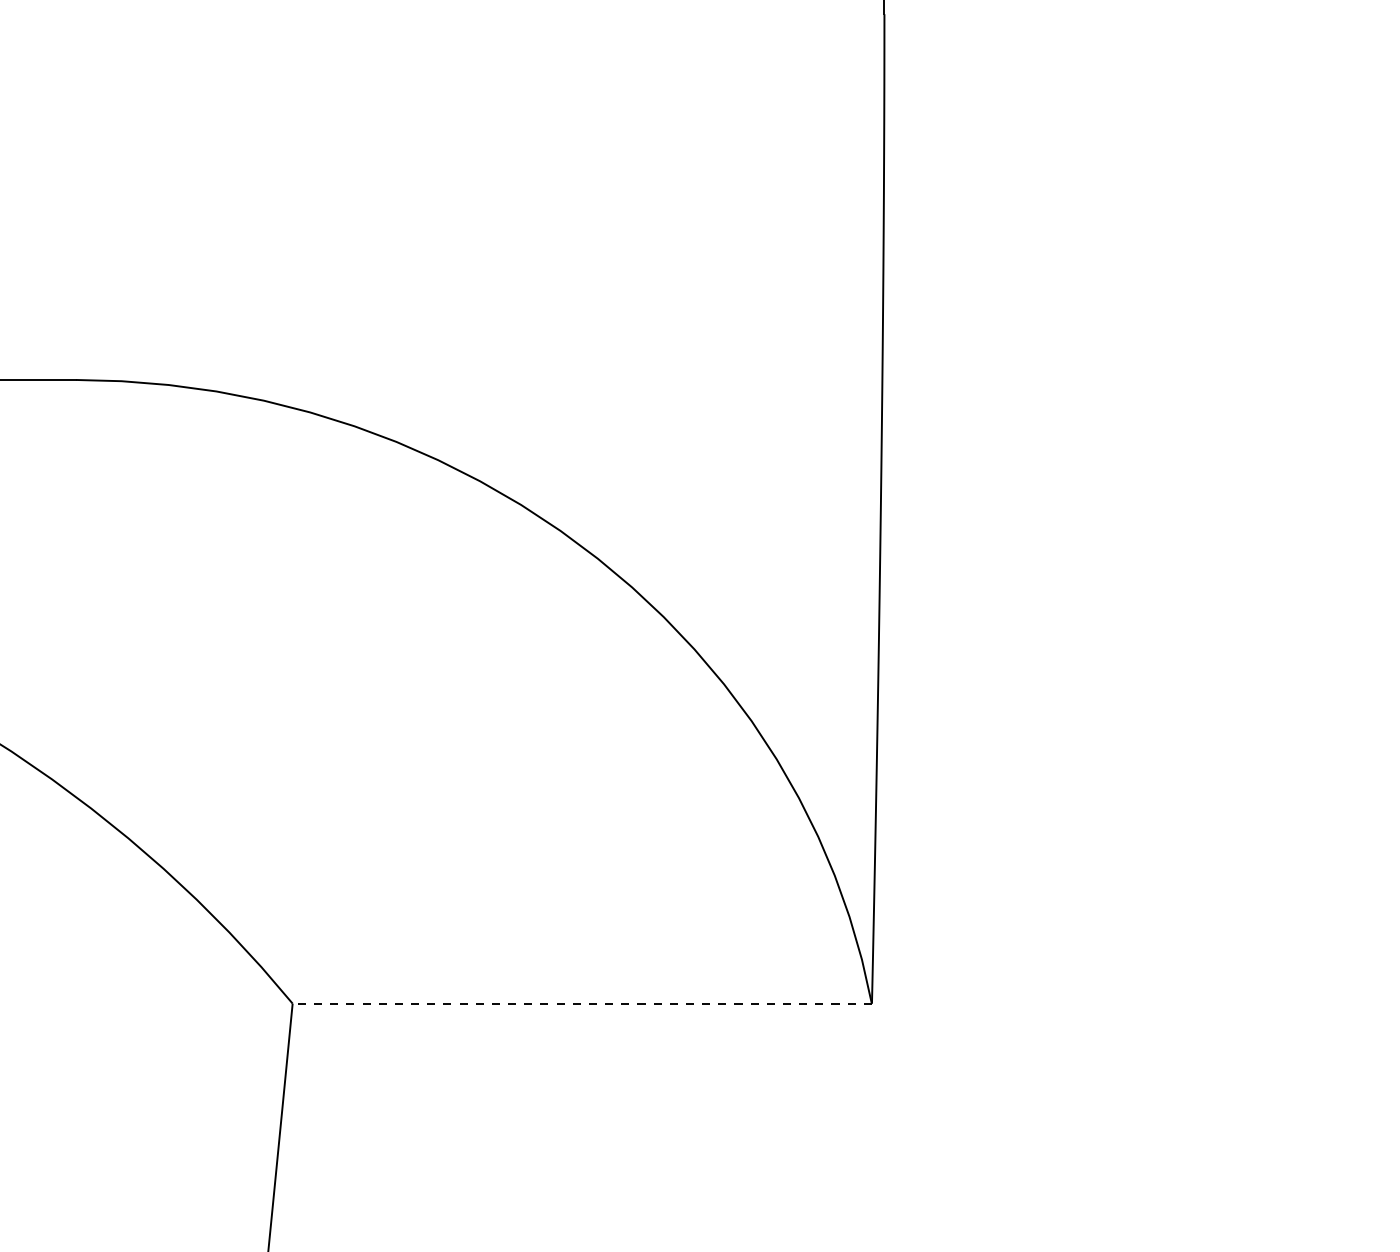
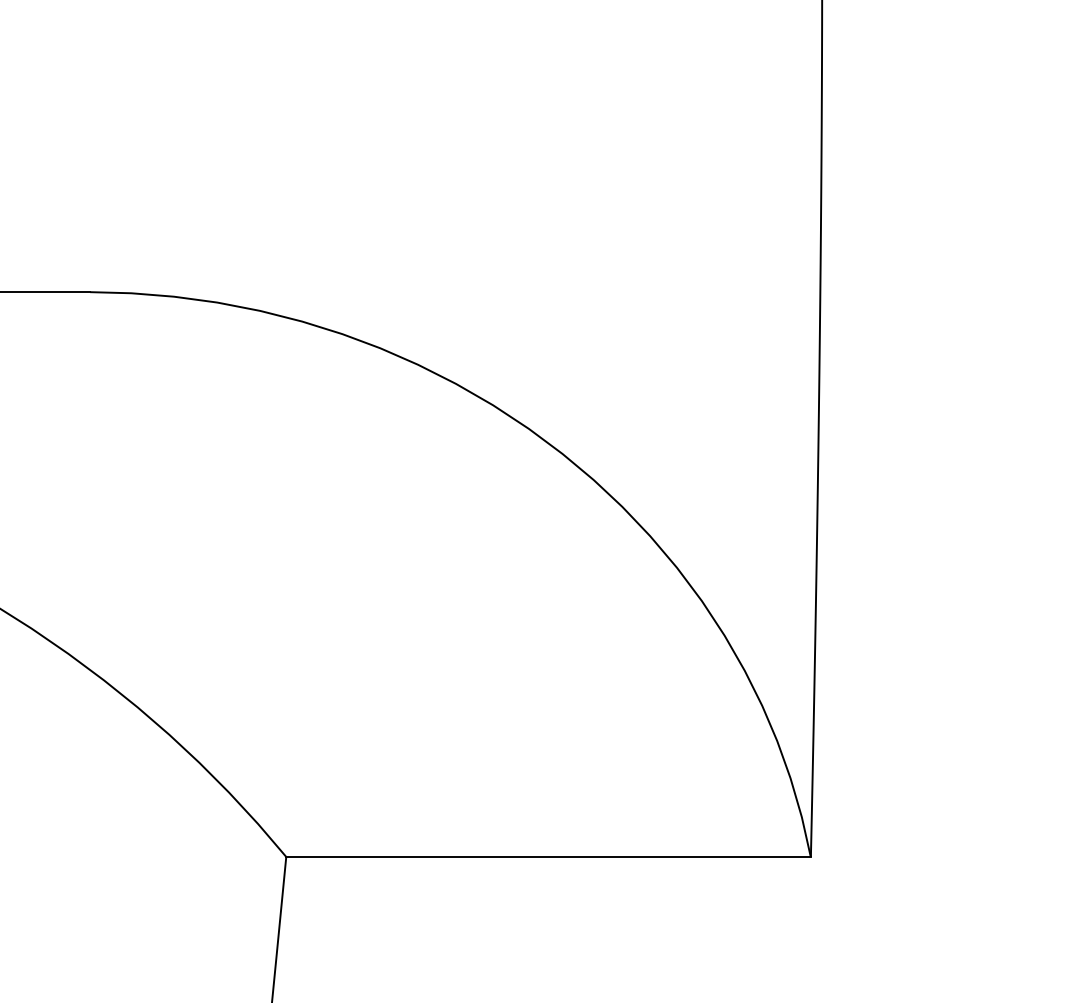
line: (582, 1003) -> (548, 856), dashed -> solid

